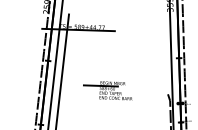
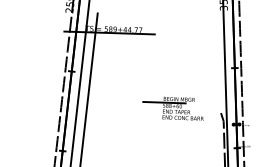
part: (107, 90) -> (172, 108), moved

